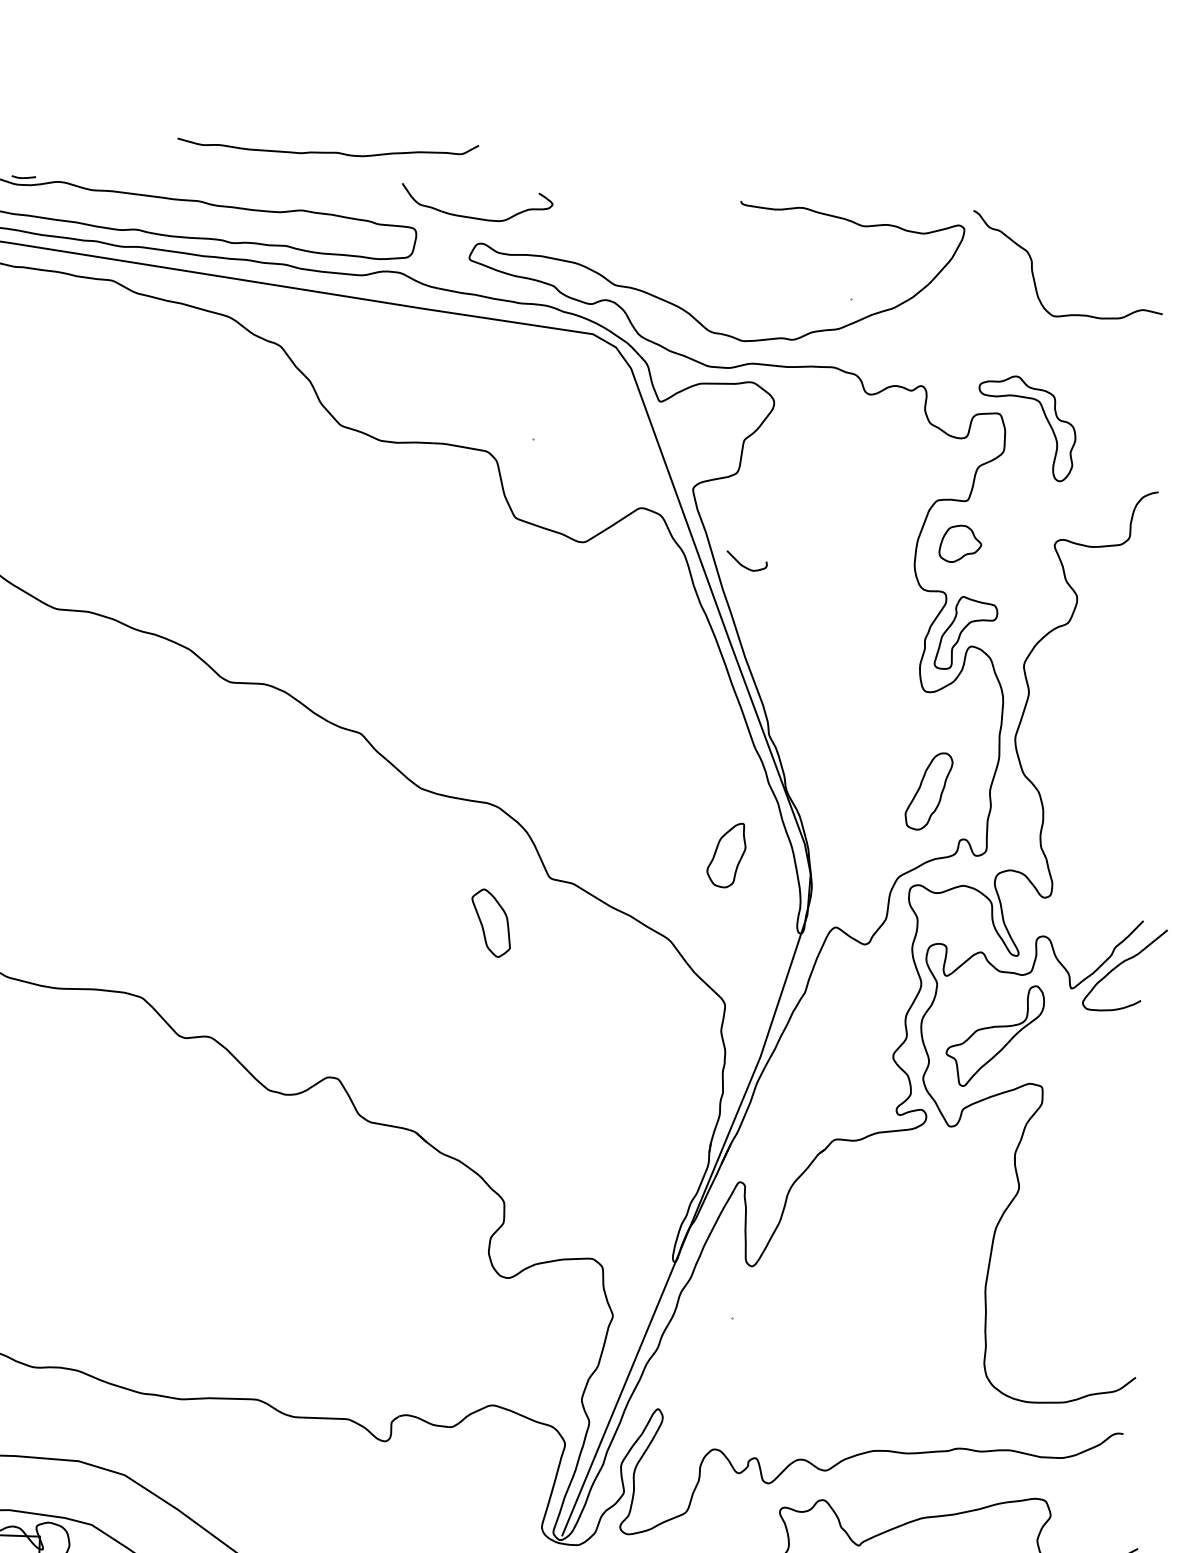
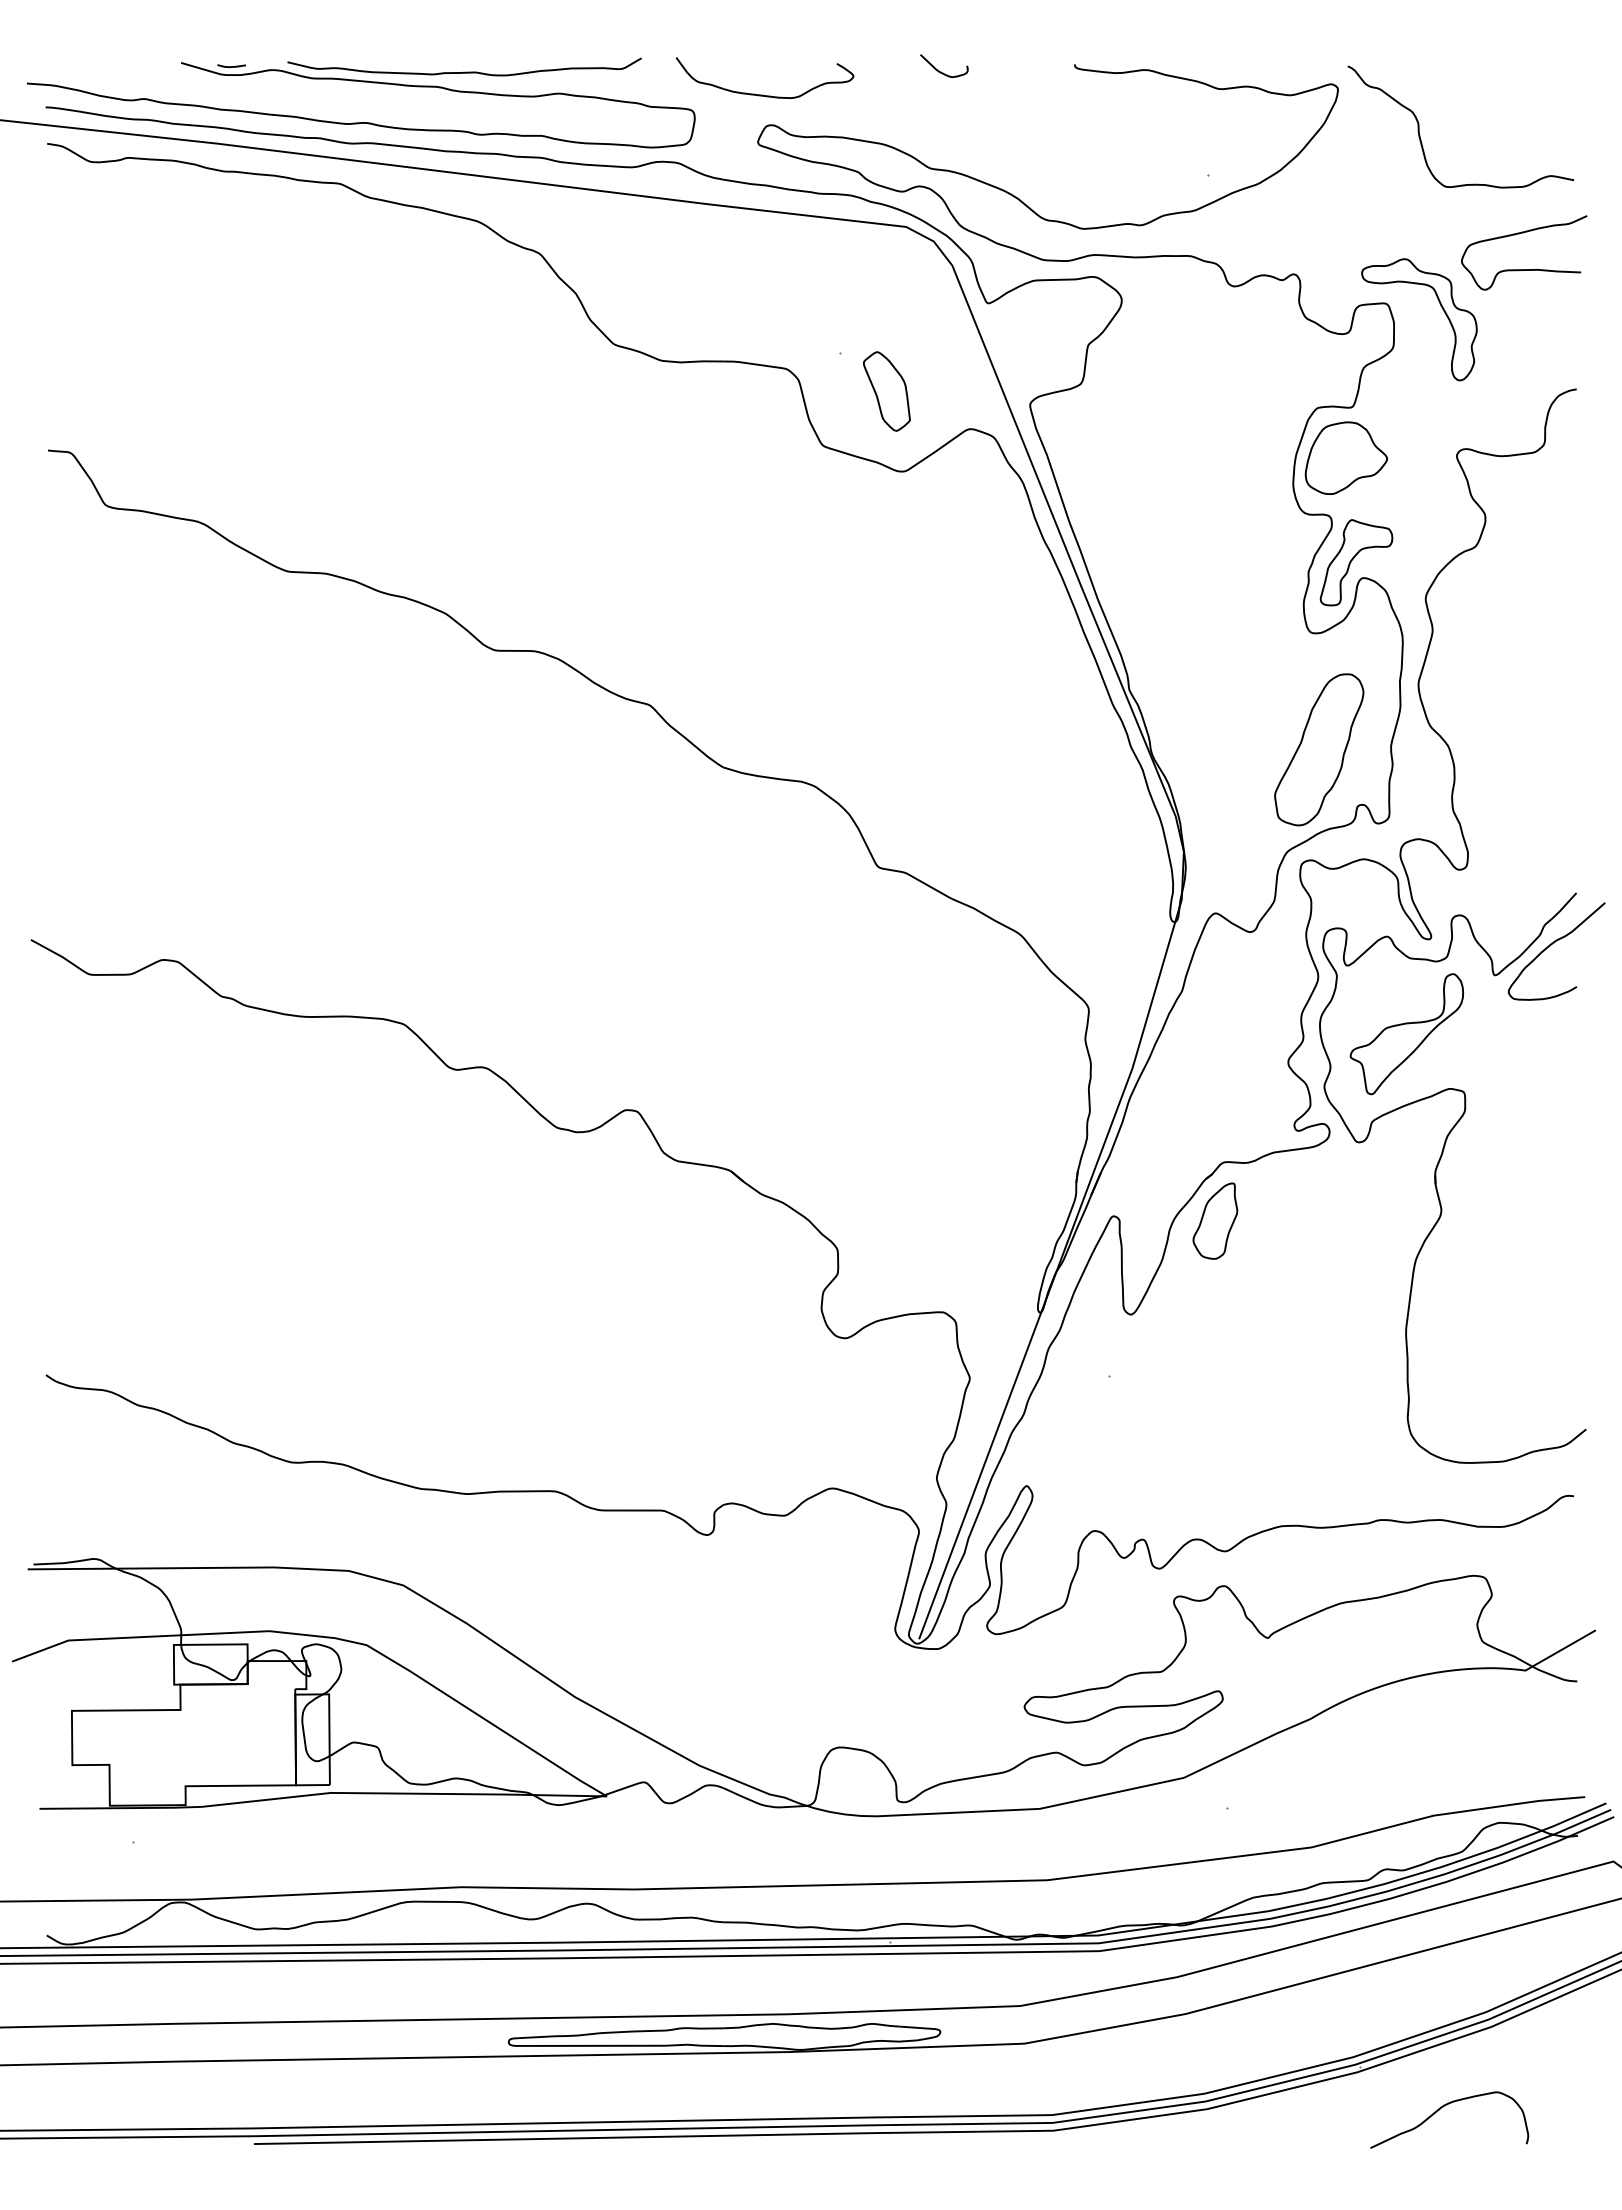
curve: (327, 151) -> (464, 71), moved
curve: (1117, 388) -> (1524, 269), added
part: (959, 543) -> (1345, 457), size x1.67
curve: (744, 565) -> (941, 71), moved
part: (929, 791) -> (1319, 749), size x1.67
part: (726, 854) -> (1215, 1220), moved
part: (490, 923) -> (886, 391), moved

